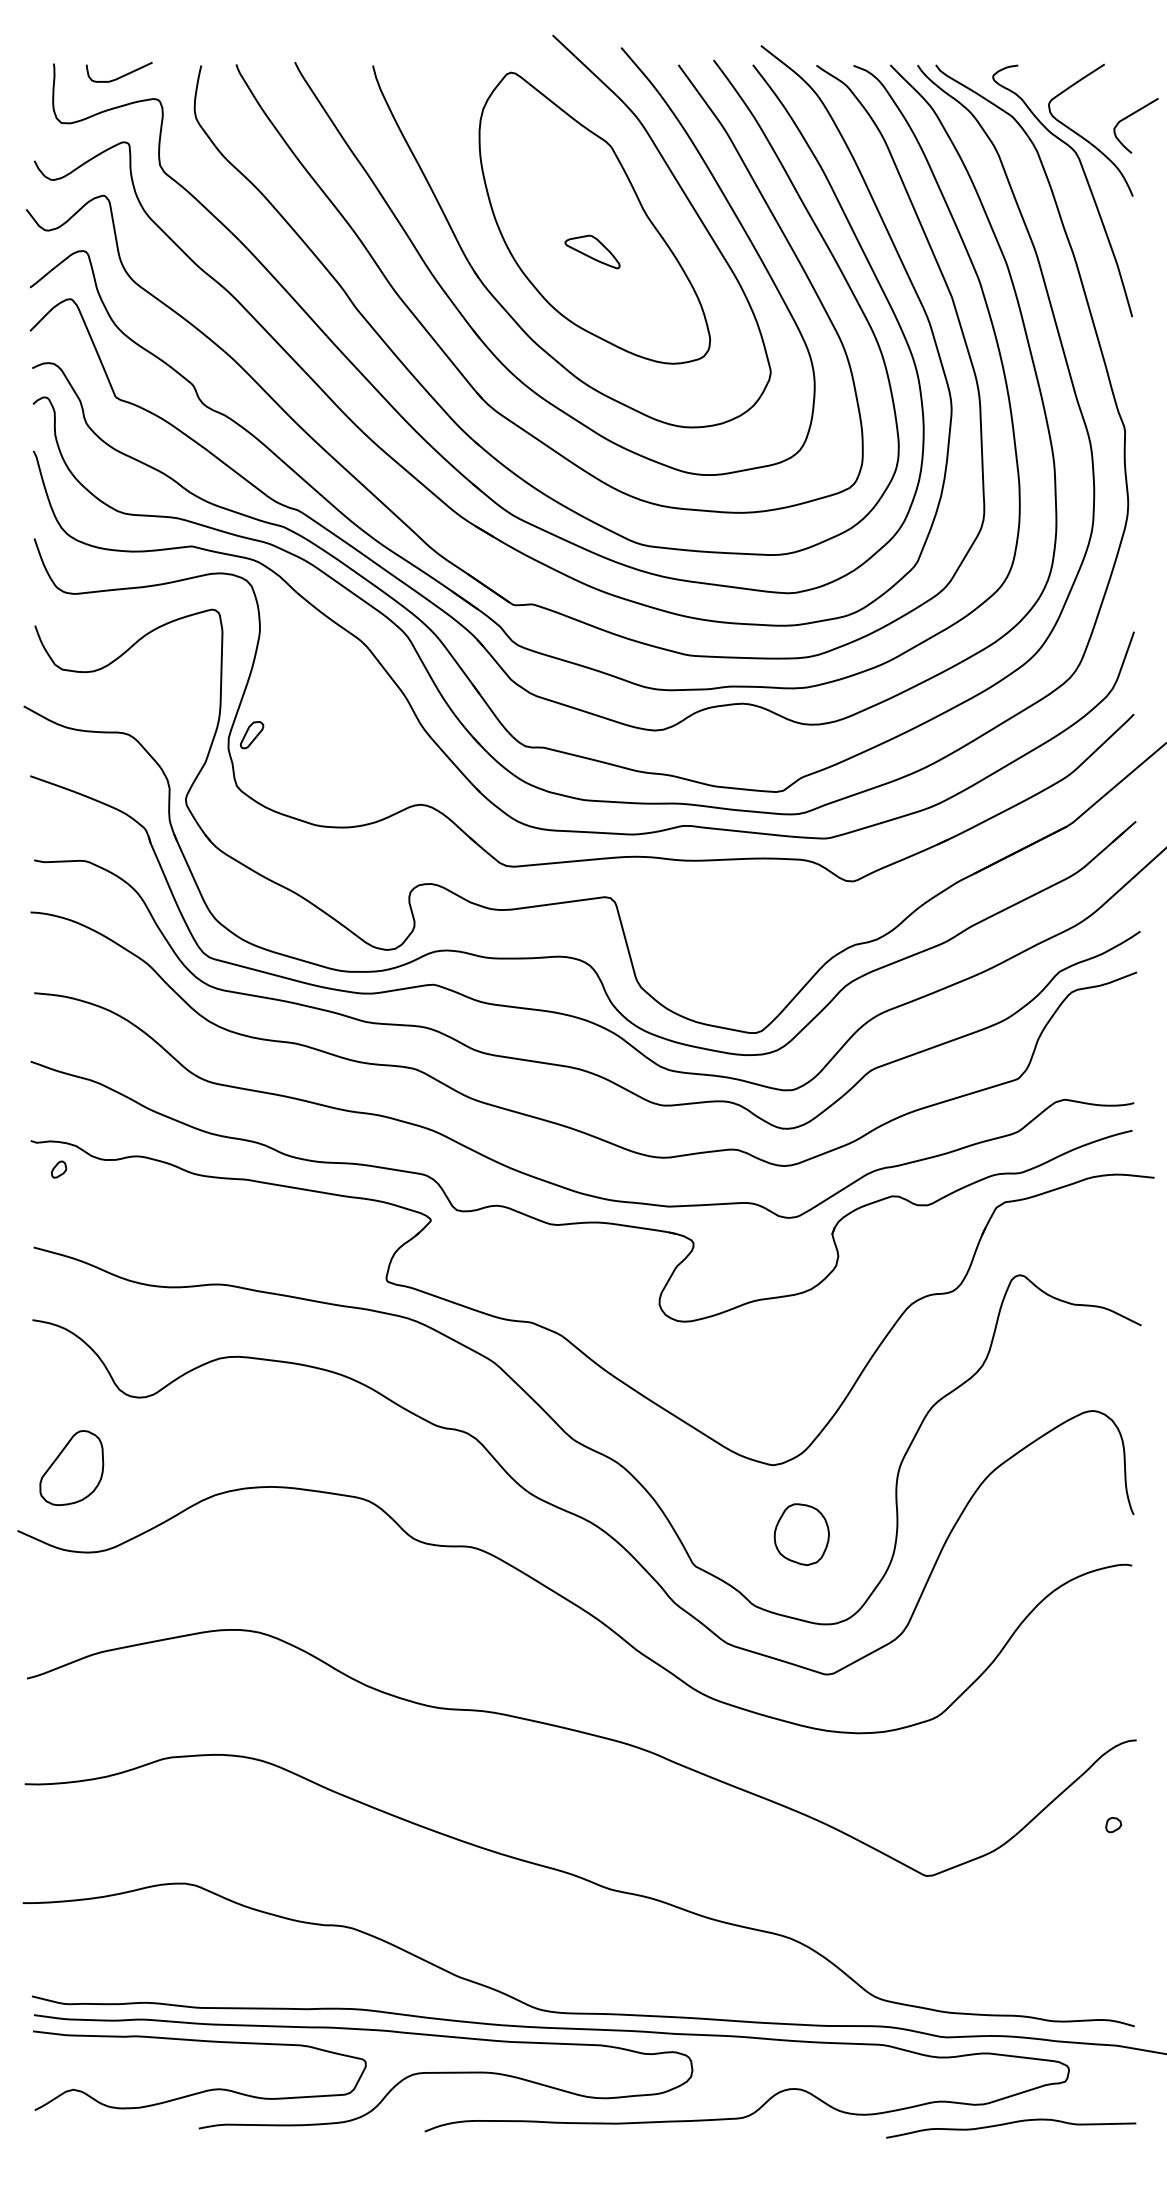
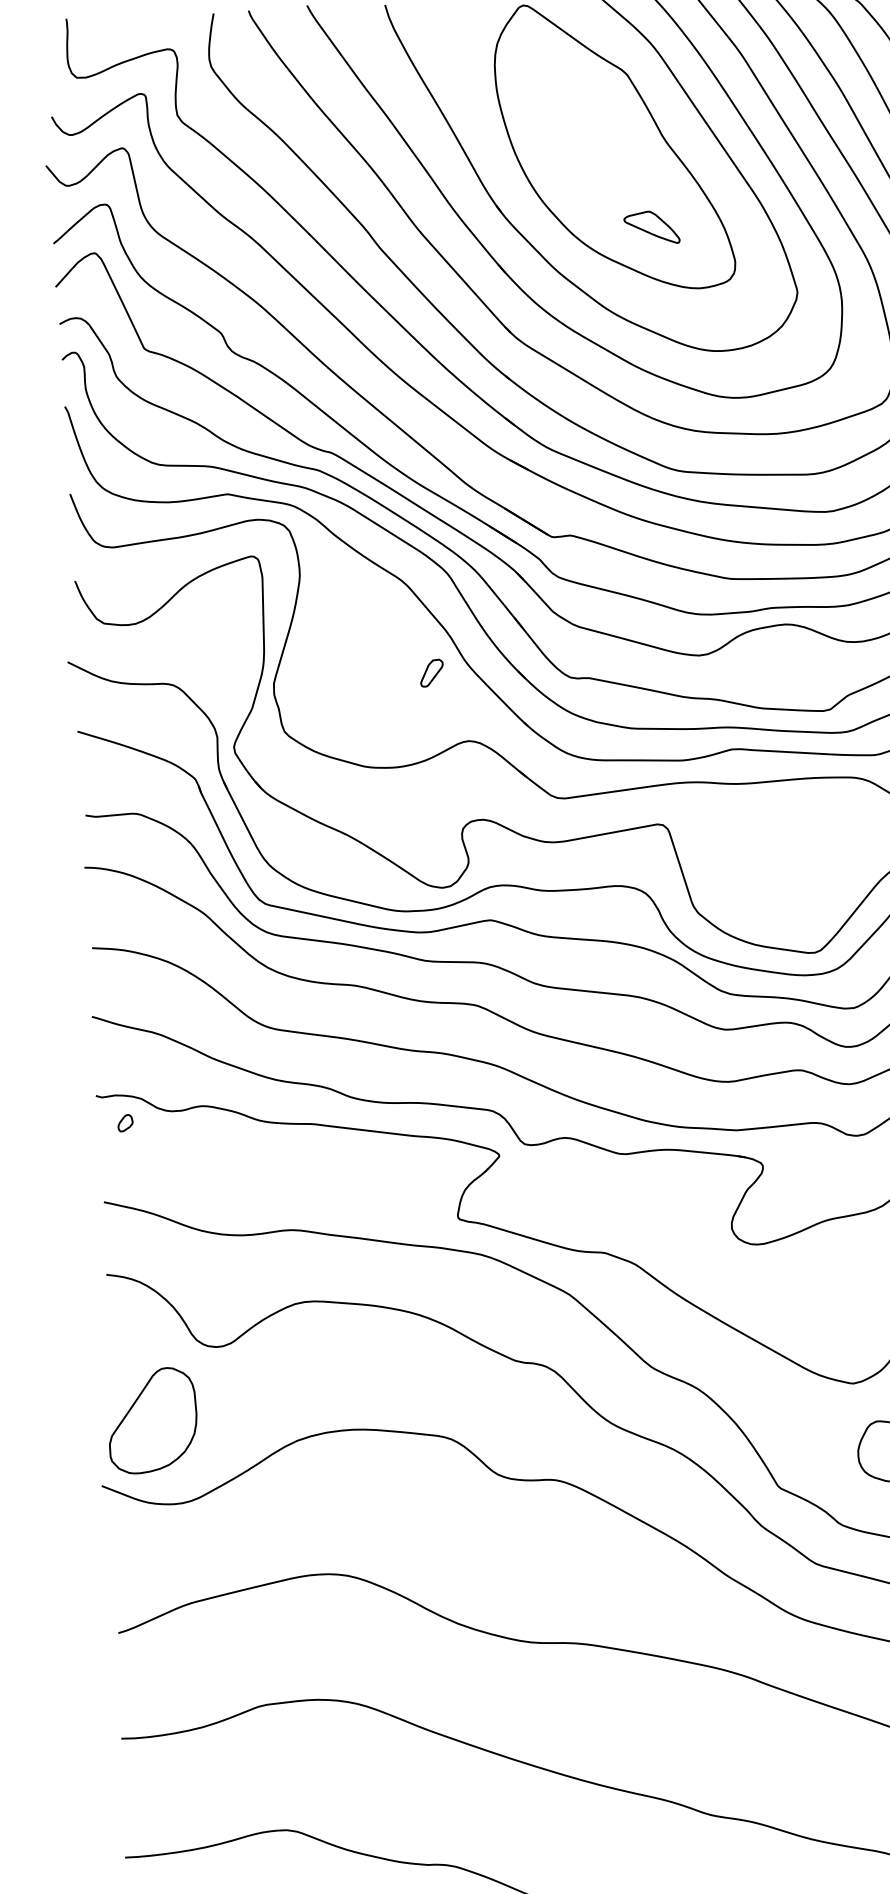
curve: (119, 76) -> (132, 28), removed
part: (592, 251) -> (651, 227), moved
part: (251, 735) -> (431, 673), moved
part: (71, 1467) -> (152, 1420), size x1.4

